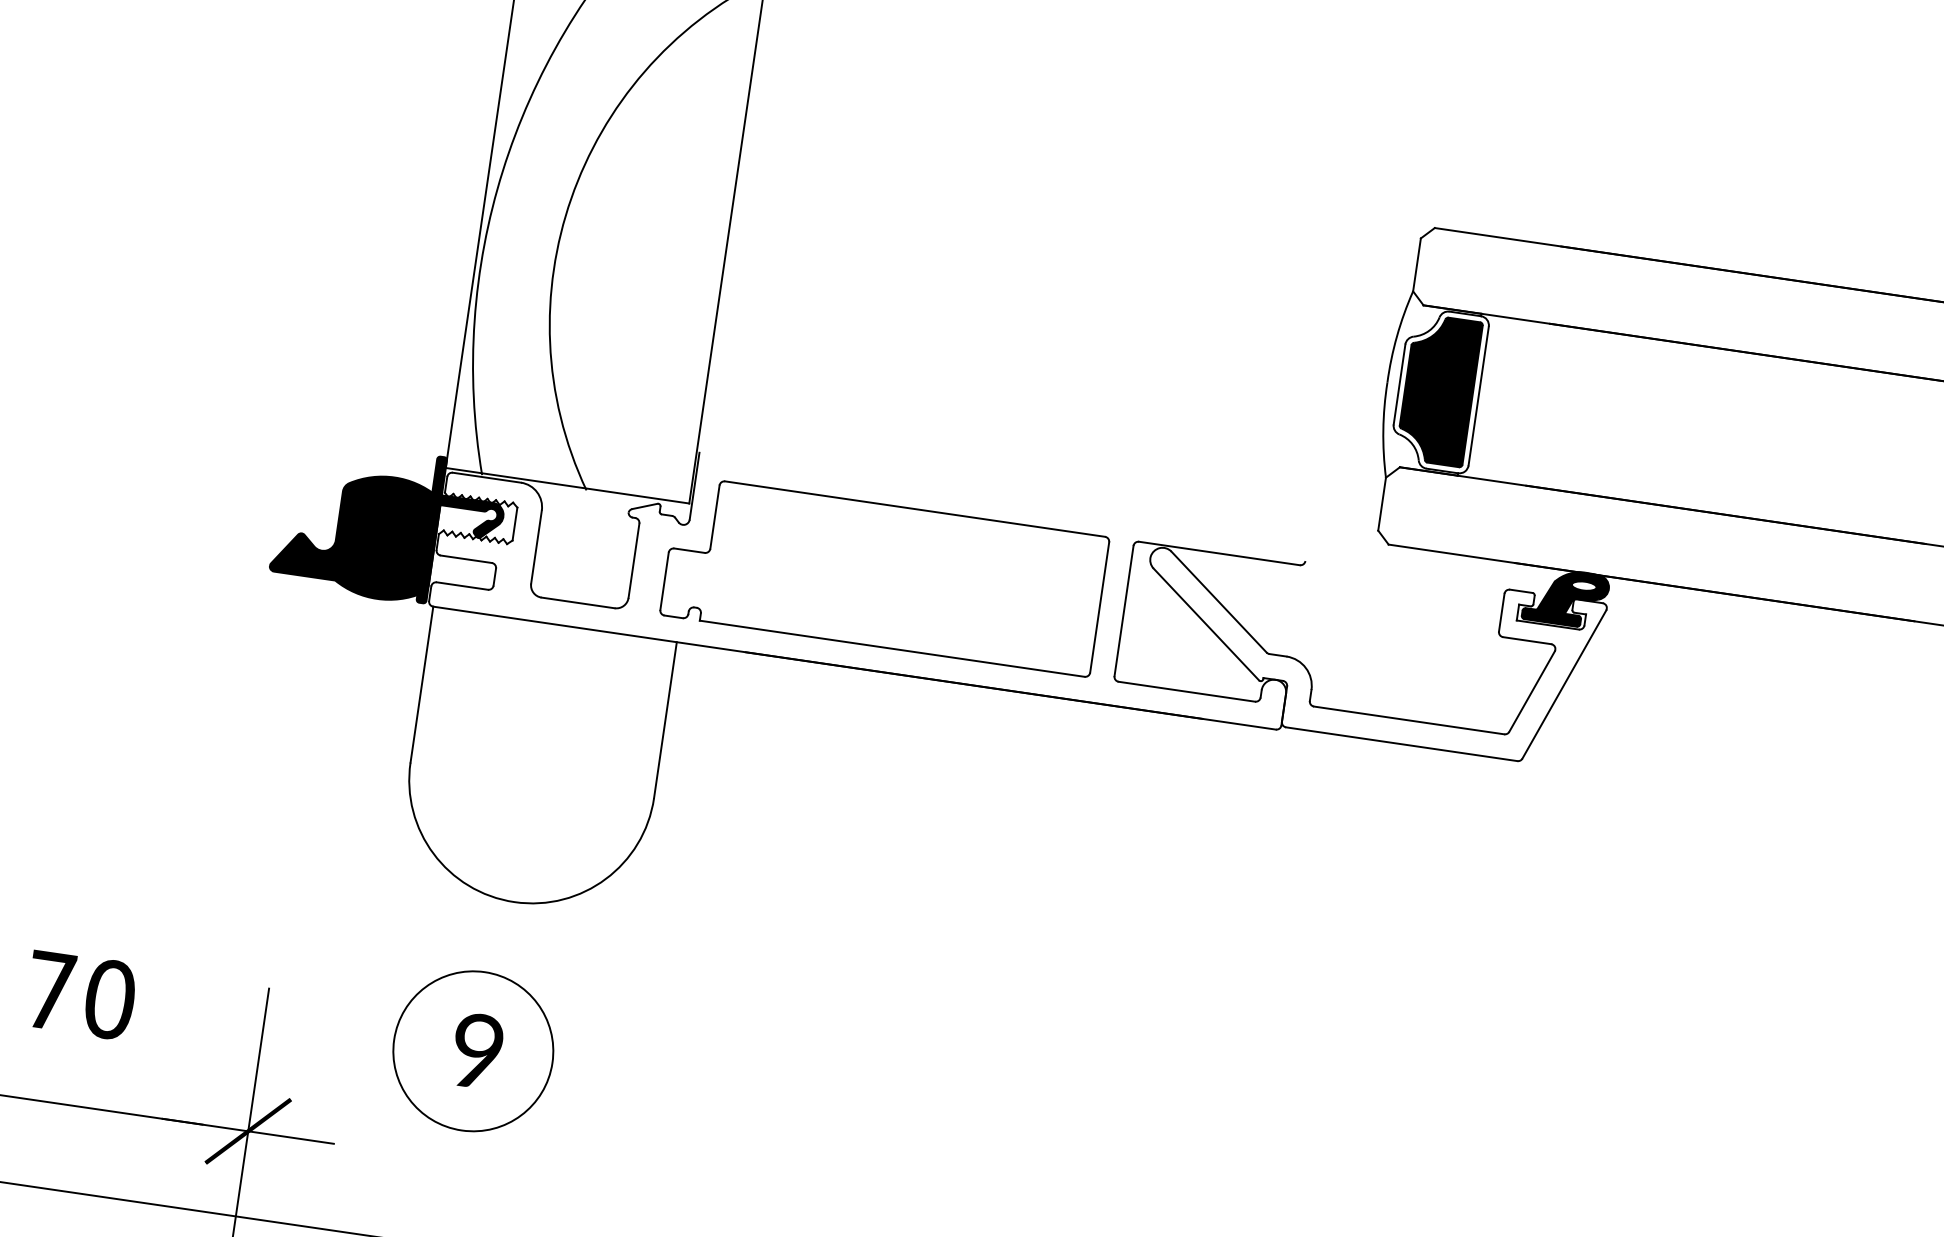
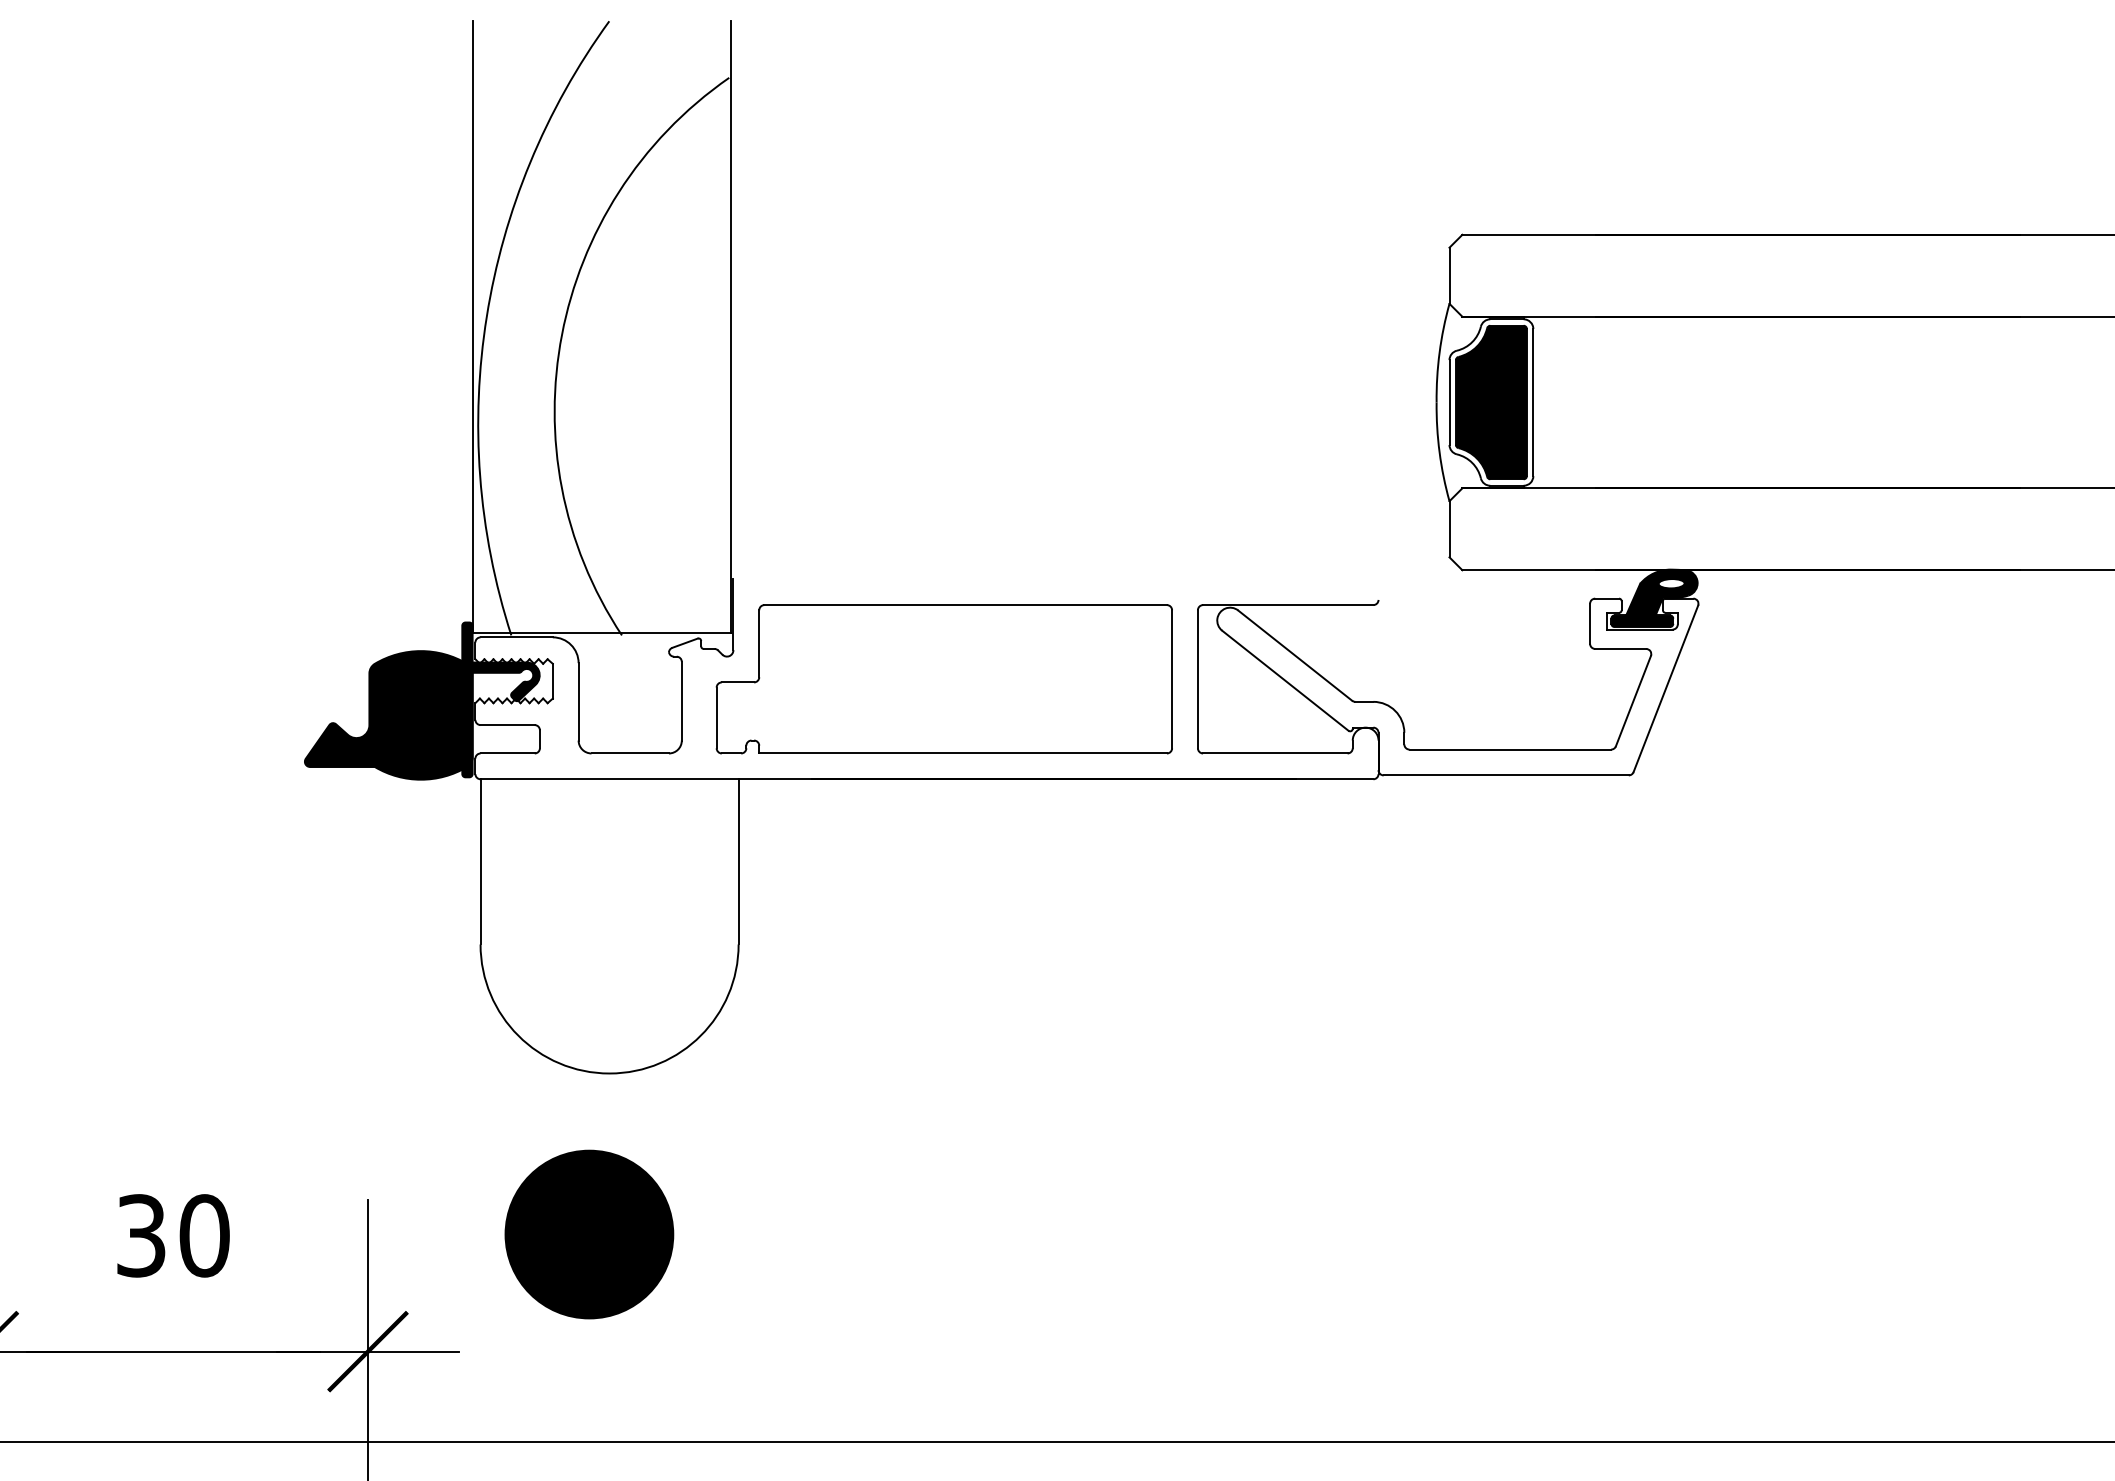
text: (50, 990) -> (141, 1235), 70 -> 30
fill: (473, 1051) -> (589, 1234), added

